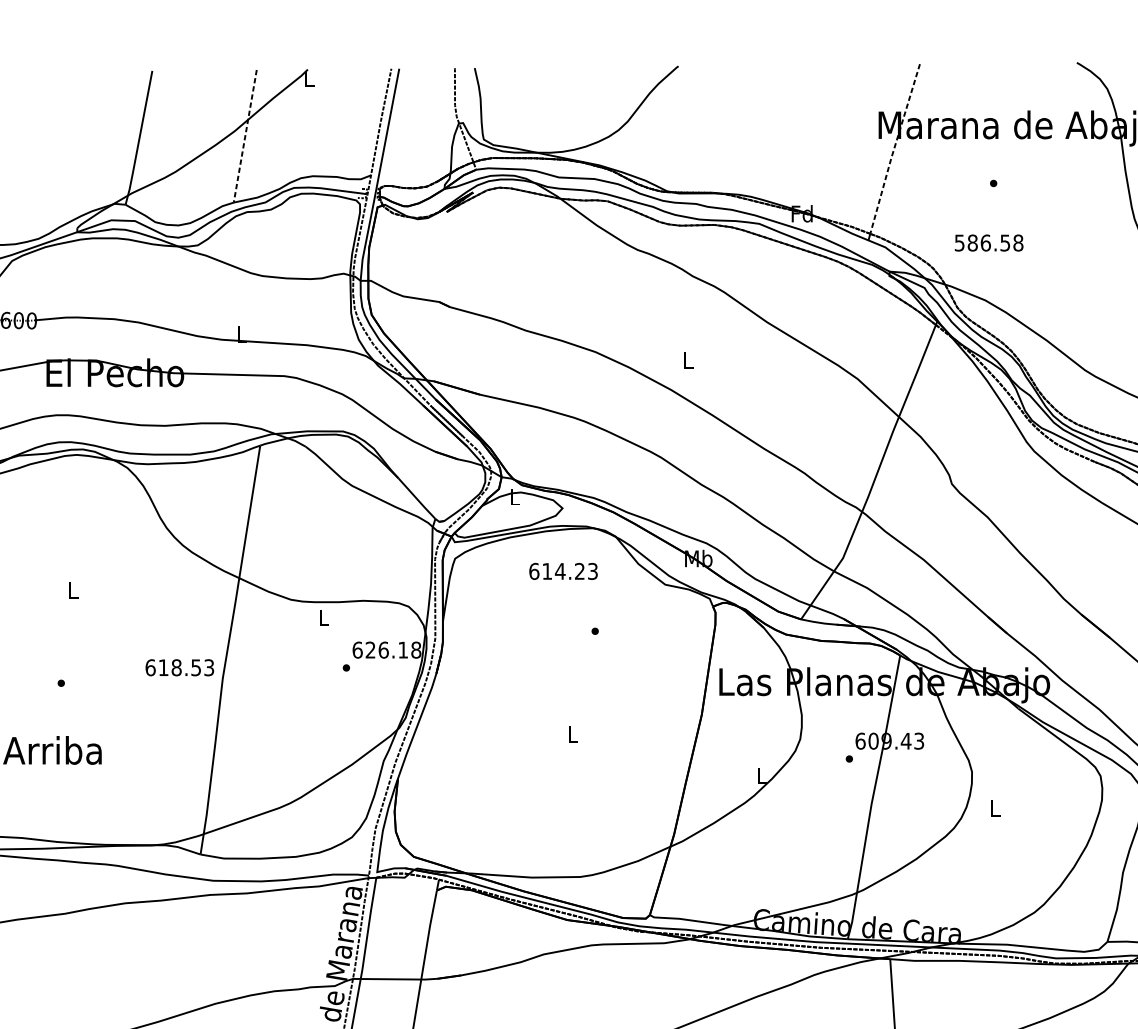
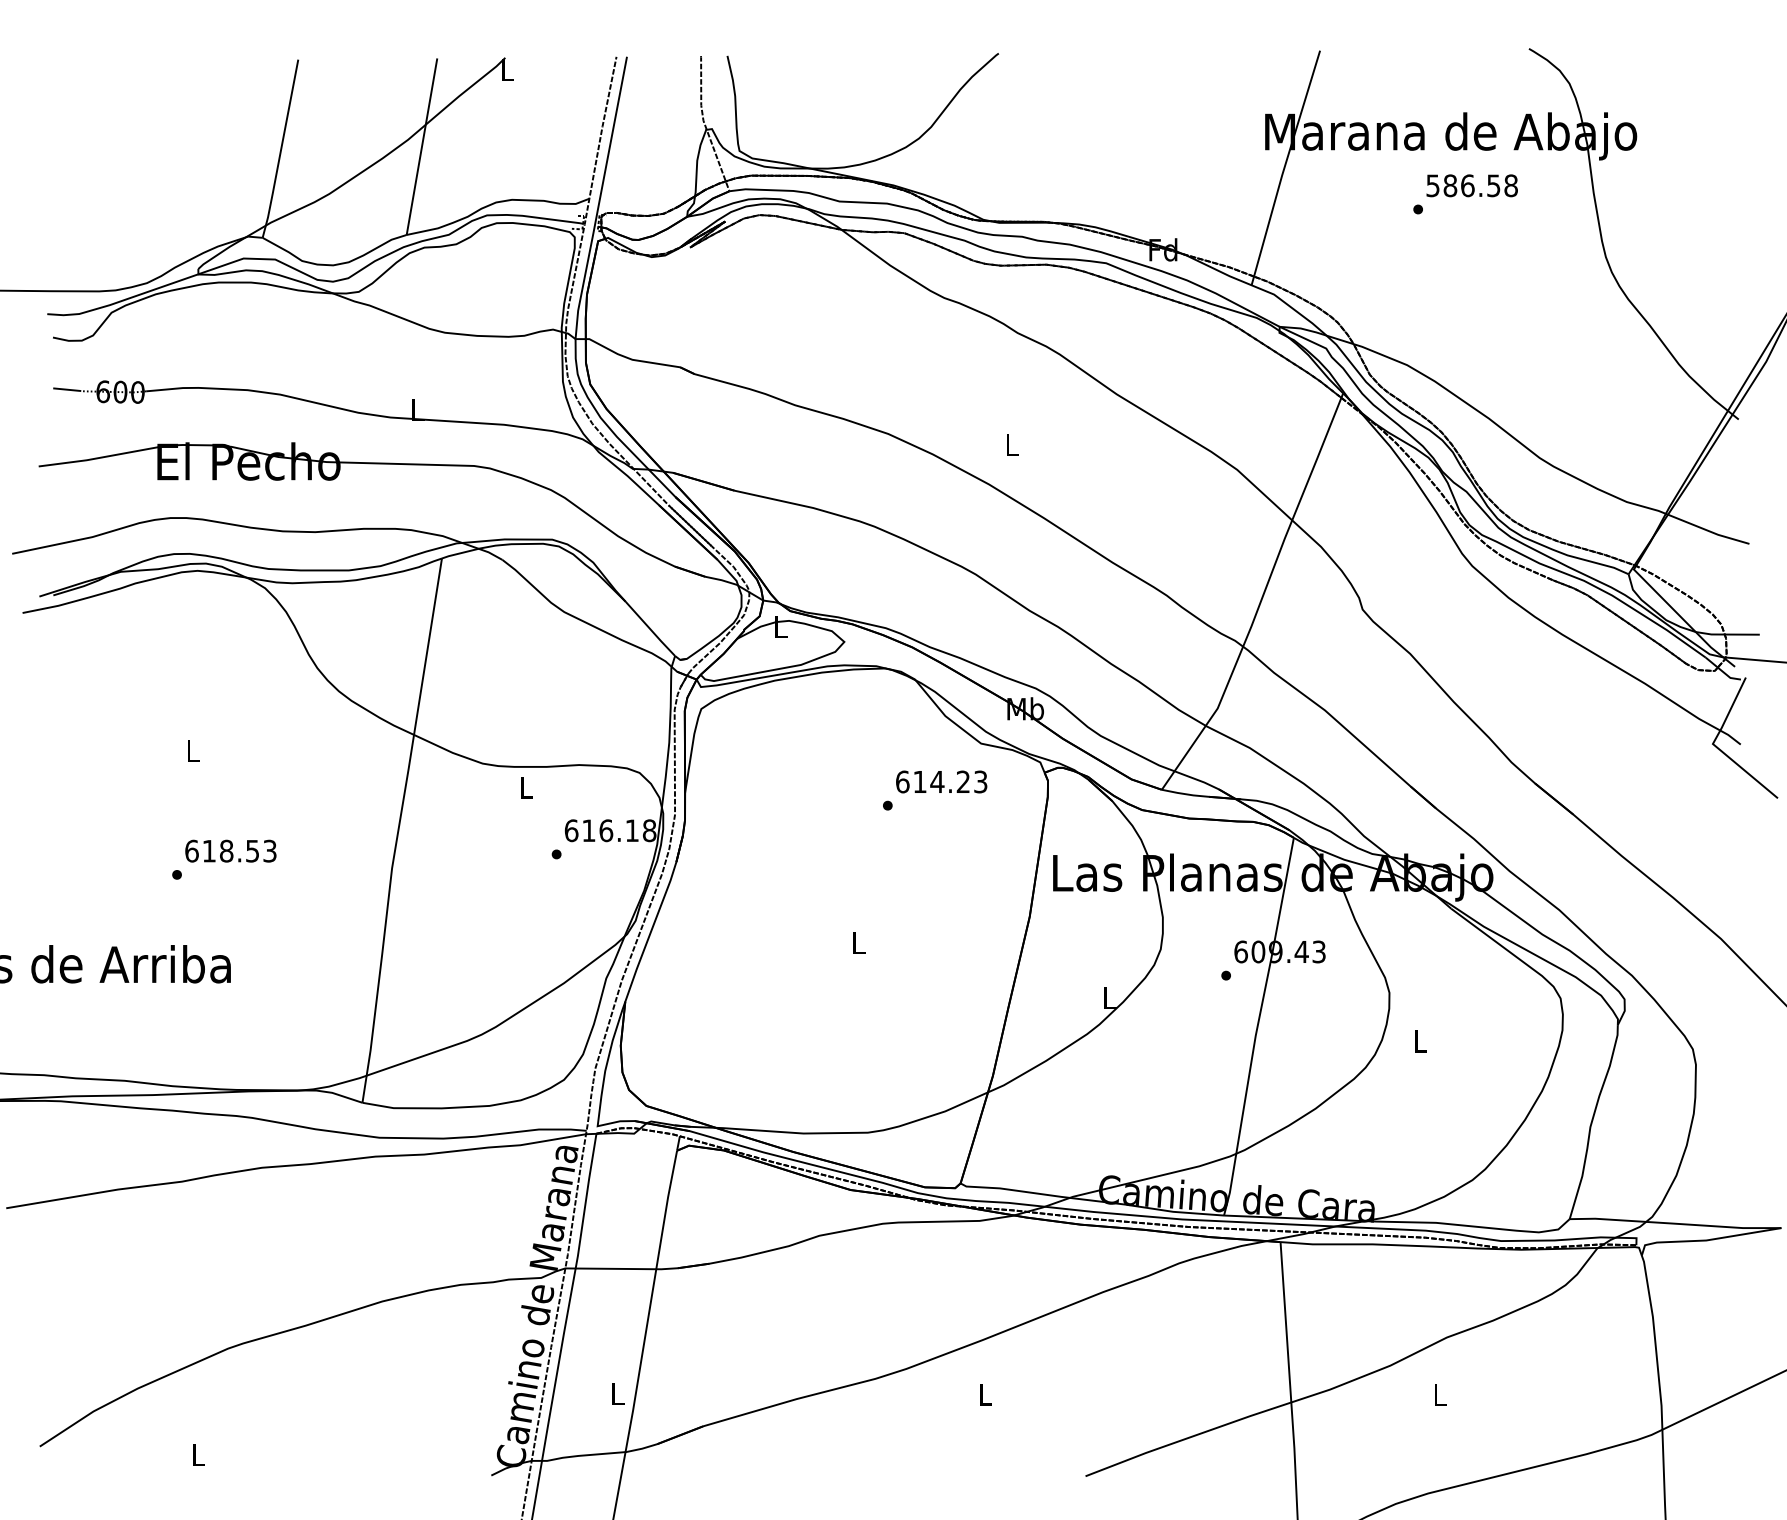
line: (245, 136) -> (422, 146), dashed -> solid
line: (893, 148) -> (1285, 163), dashed -> solid
text: (988, 242) -> (1471, 185), moved
text: (563, 571) -> (941, 781), moved
text: (370, 649) -> (588, 830), 626.18 -> 616.18
text: (179, 667) -> (230, 850), moved

